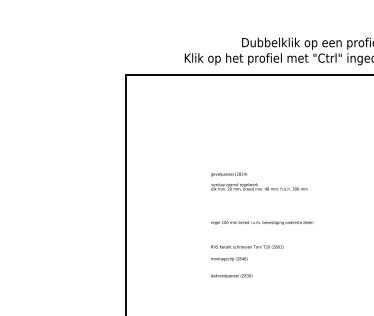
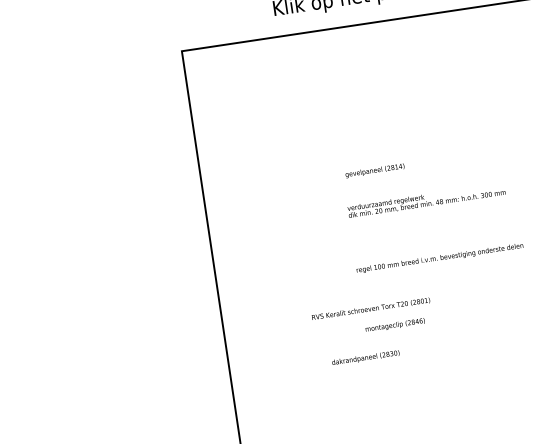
text: (229, 174) -> (375, 170), moved
text: (247, 246) -> (371, 307), moved
text: (231, 275) -> (365, 357), moved

